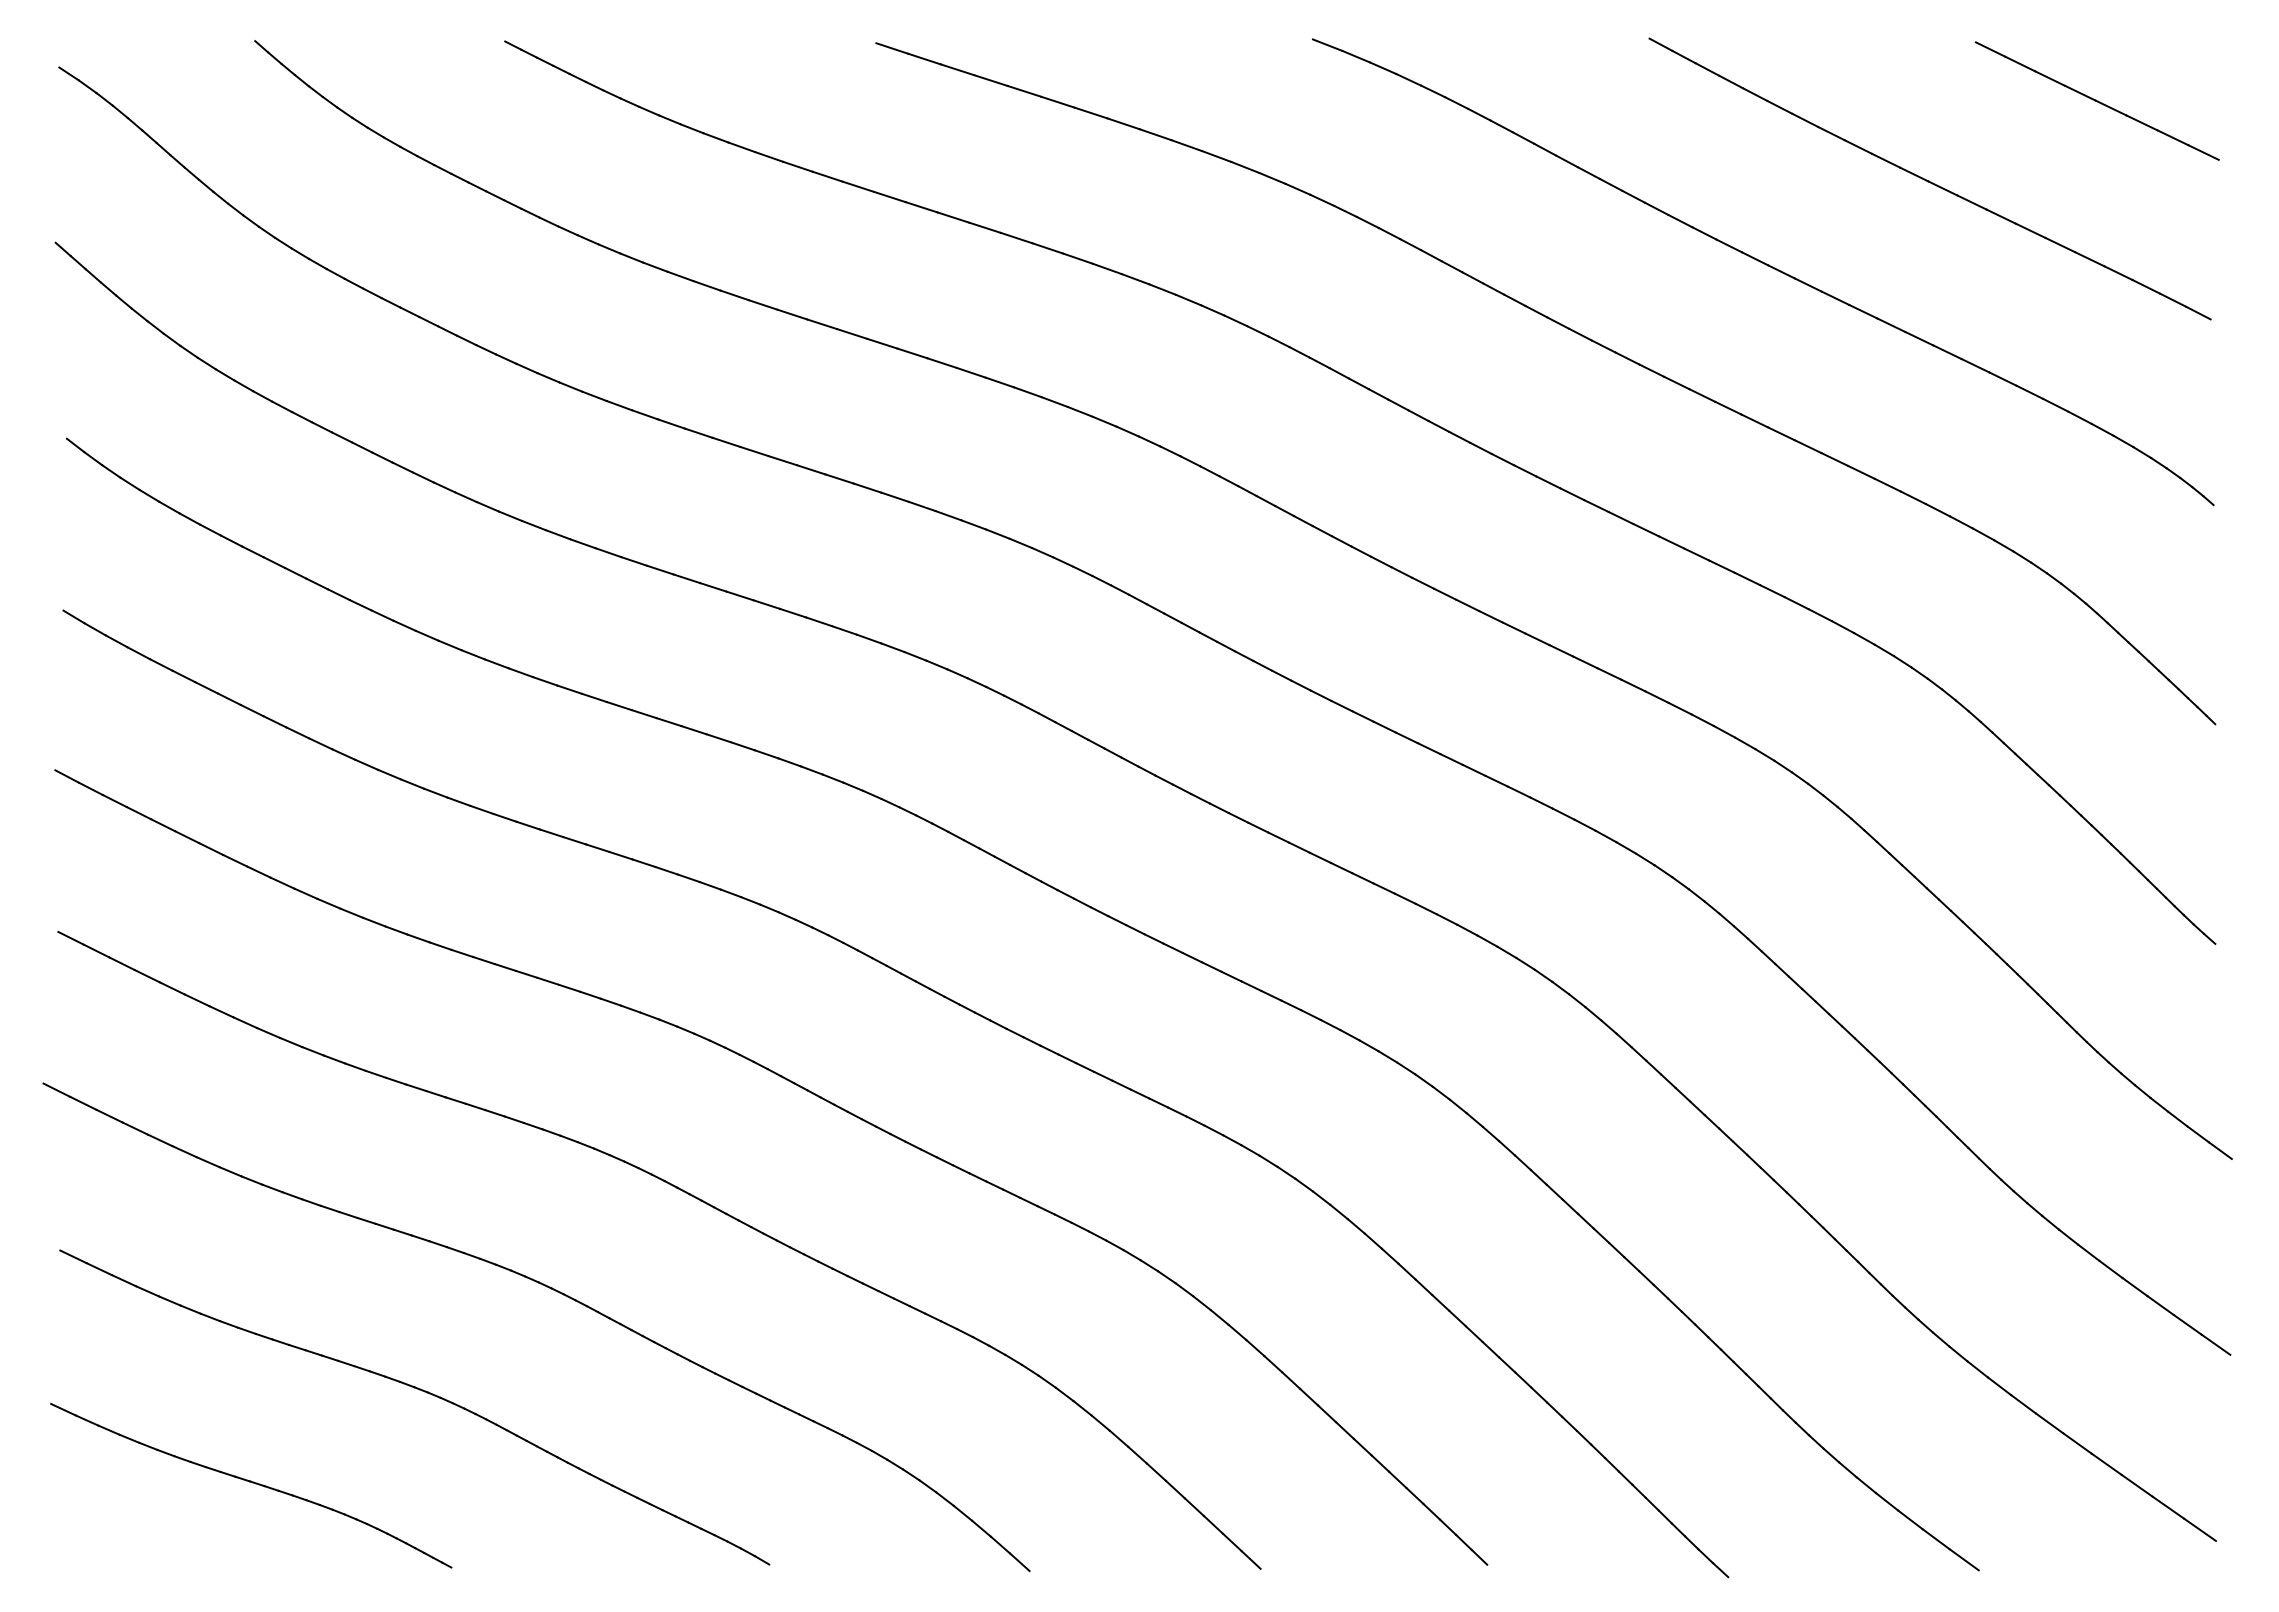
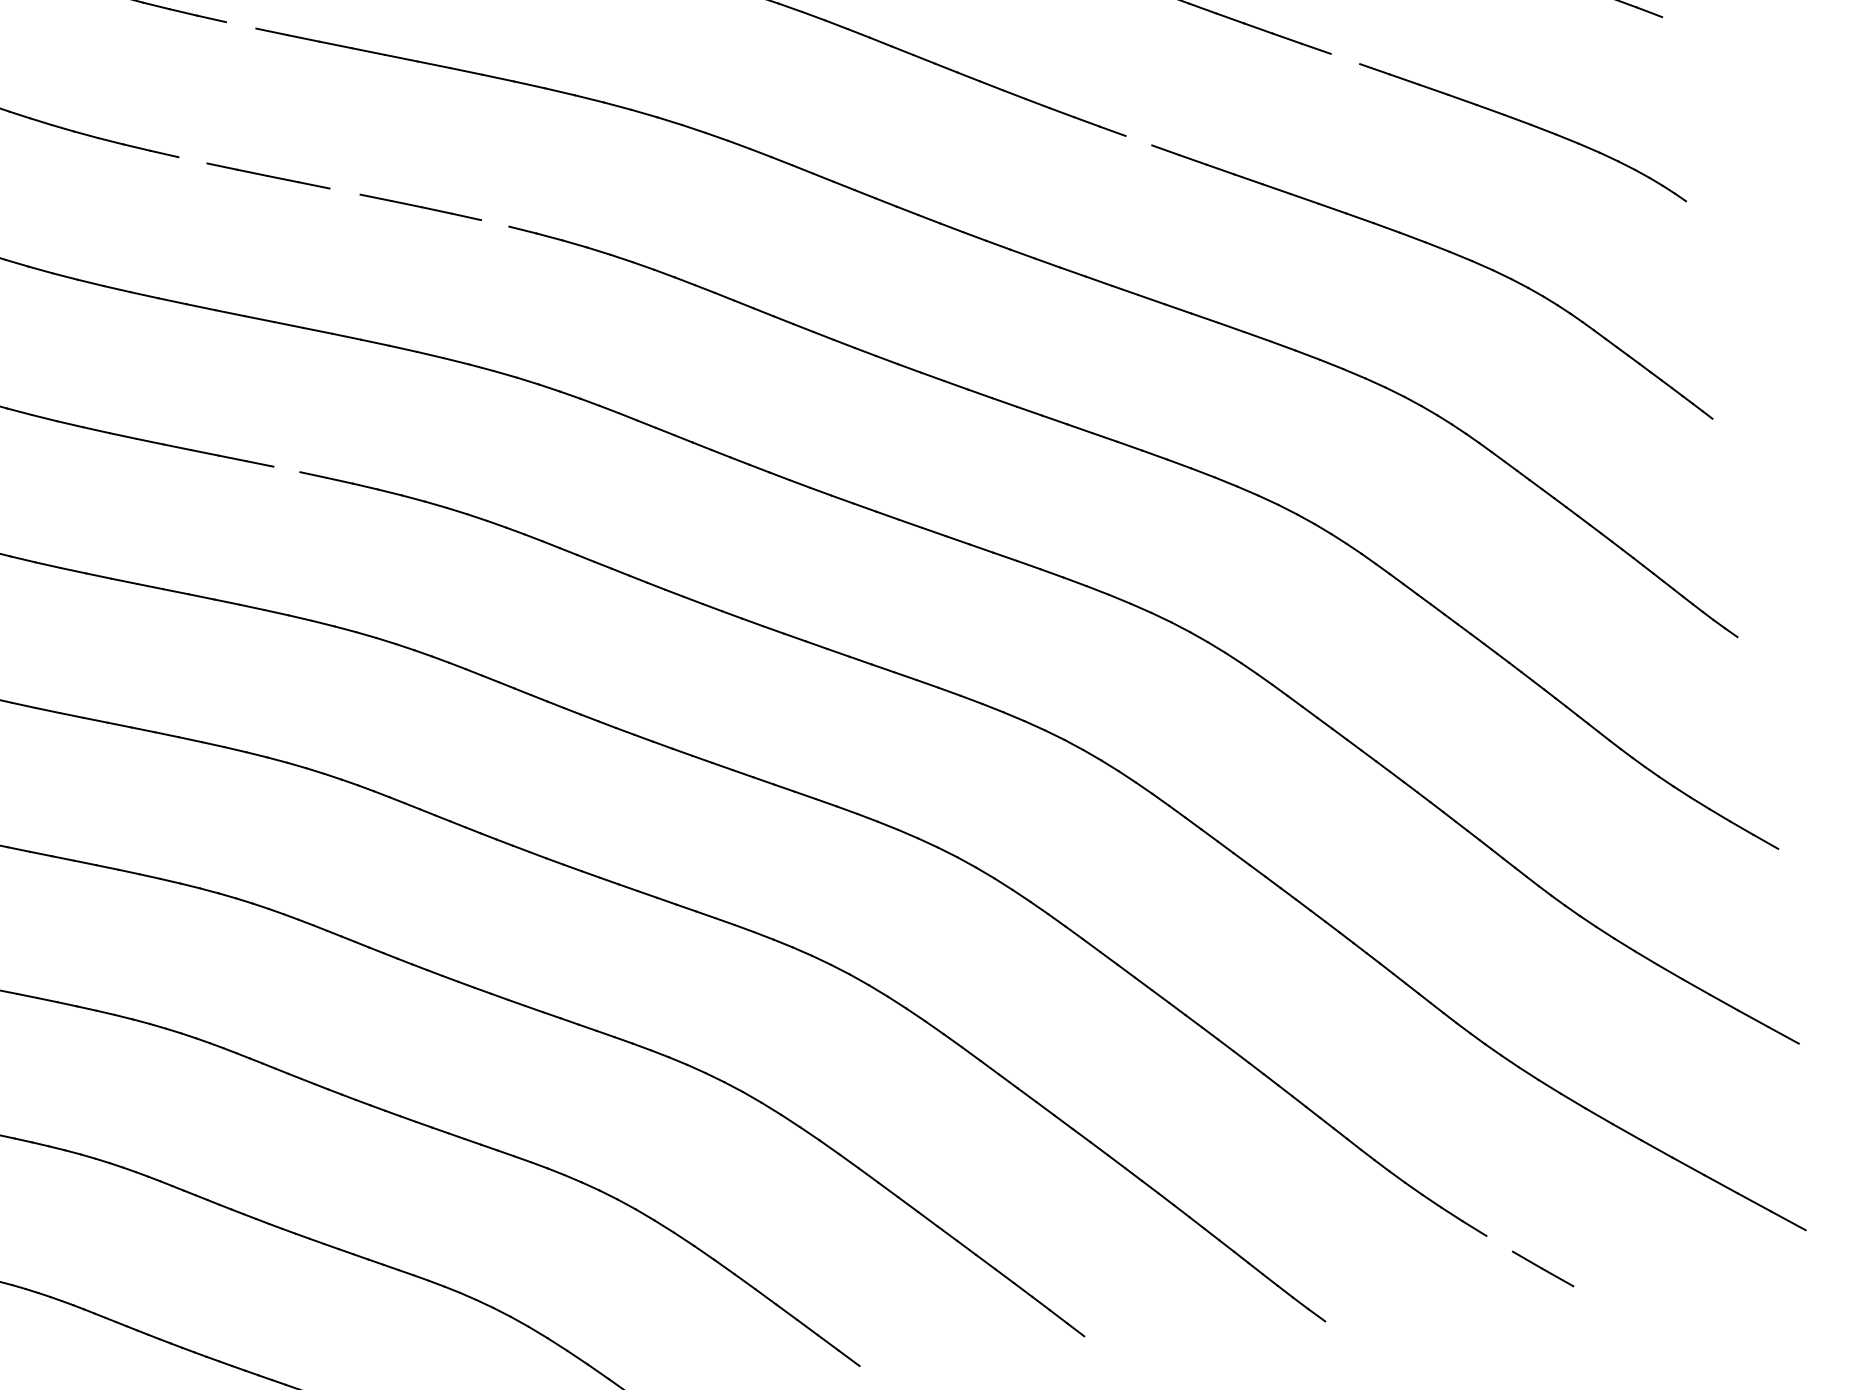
line: (797, 166) -> (240, 25), removed
line: (734, 295) -> (192, 160), removed
line: (1891, 324) -> (1345, 58), removed
line: (882, 343) -> (345, 191), removed
line: (1676, 382) -> (1138, 140), removed
line: (1027, 392) -> (494, 223), removed
line: (792, 612) -> (286, 468), removed
line: (1910, 1519) -> (1499, 1243), removed

